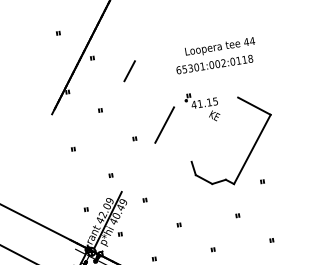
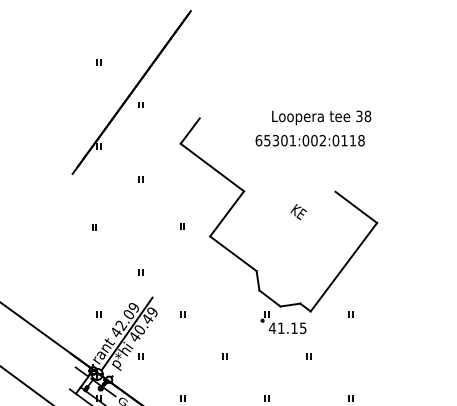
text: (249, 41) -> (363, 116), 44 -> 38
line: (149, 94) -> (212, 167), added
part: (201, 99) -> (283, 322), moved
line: (173, 152) -> (233, 253), added

